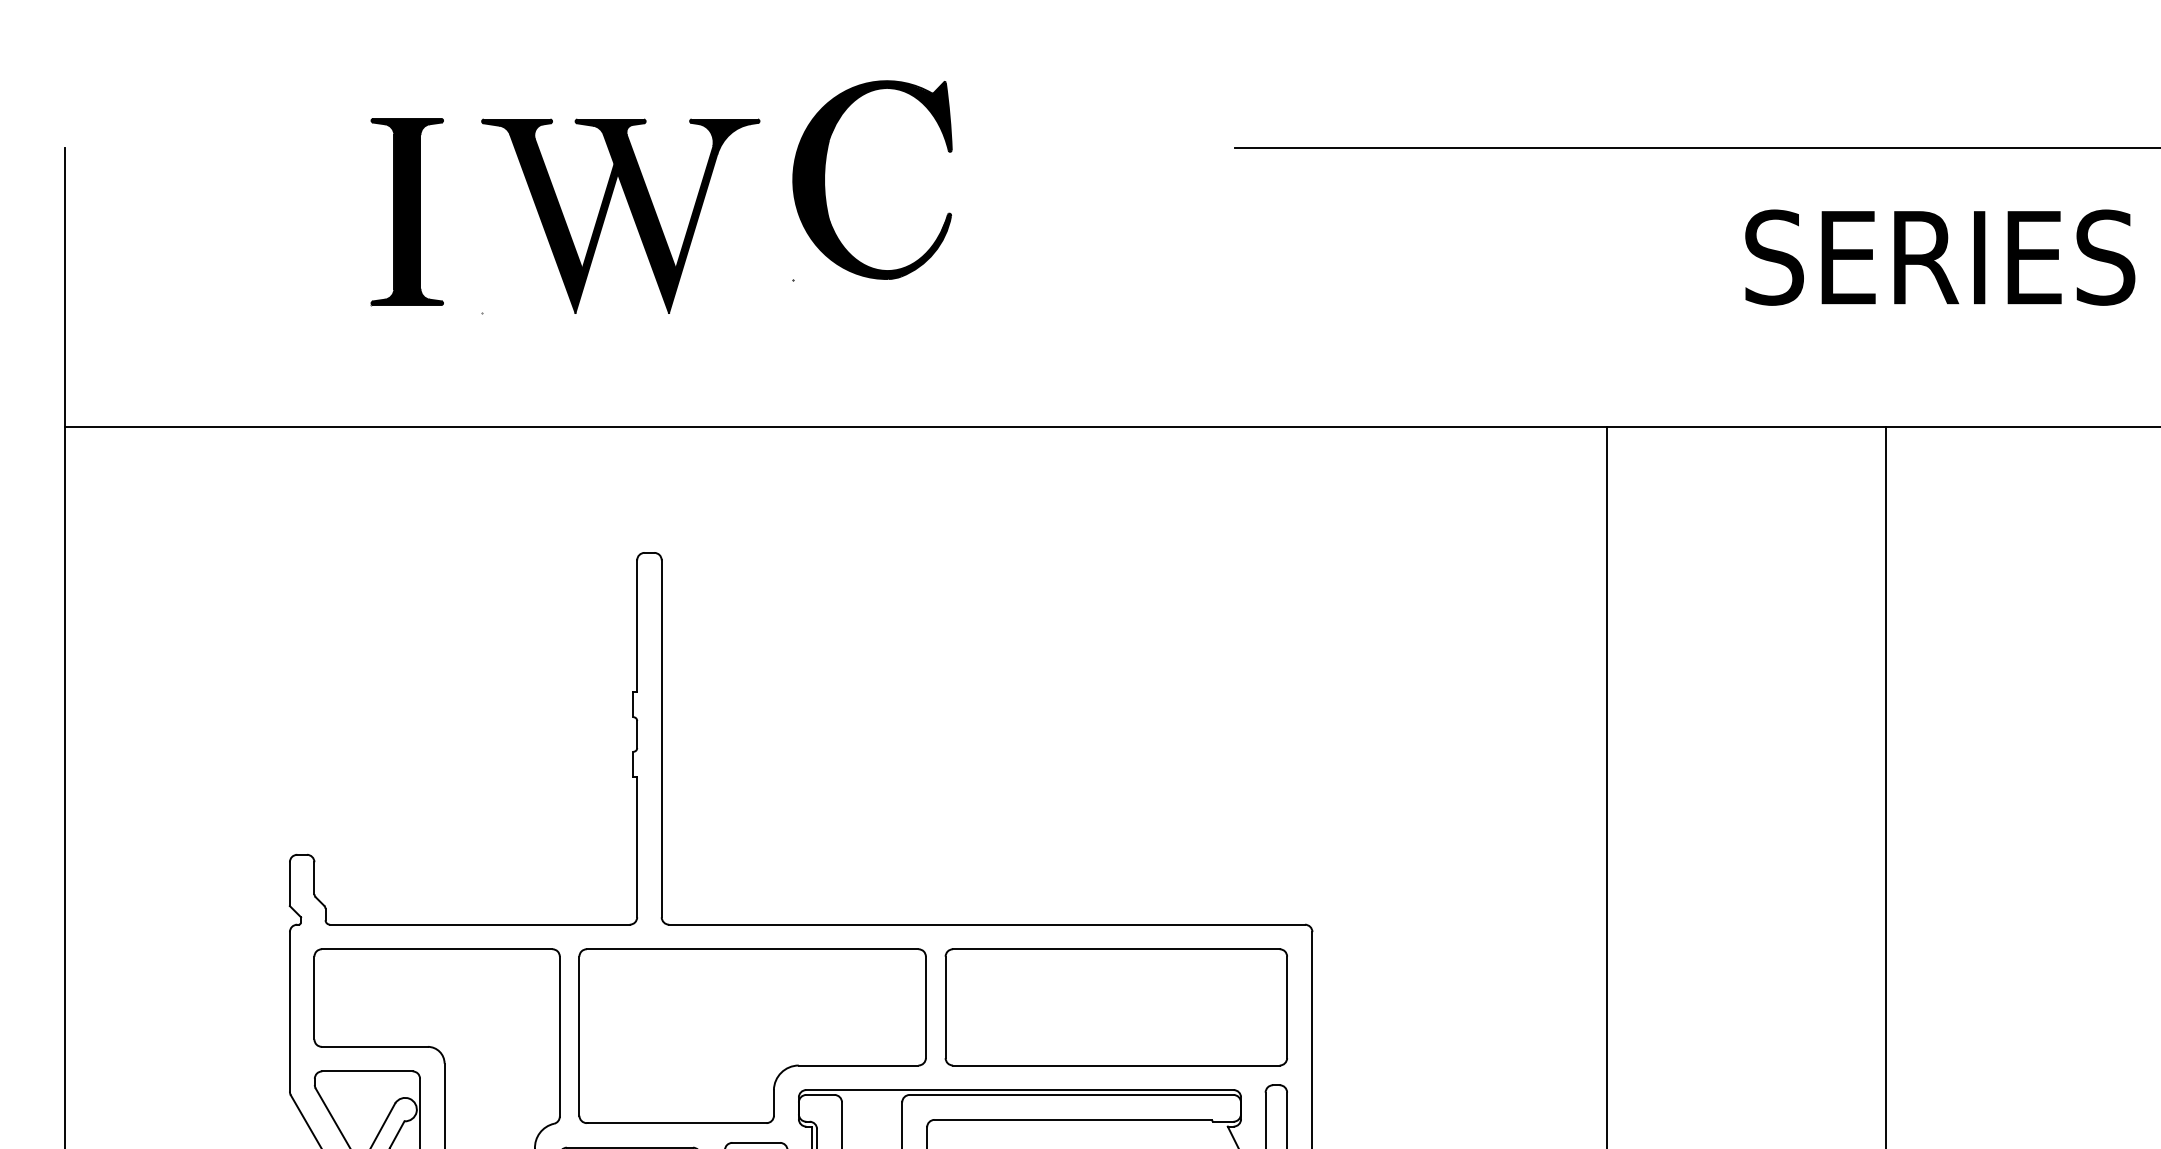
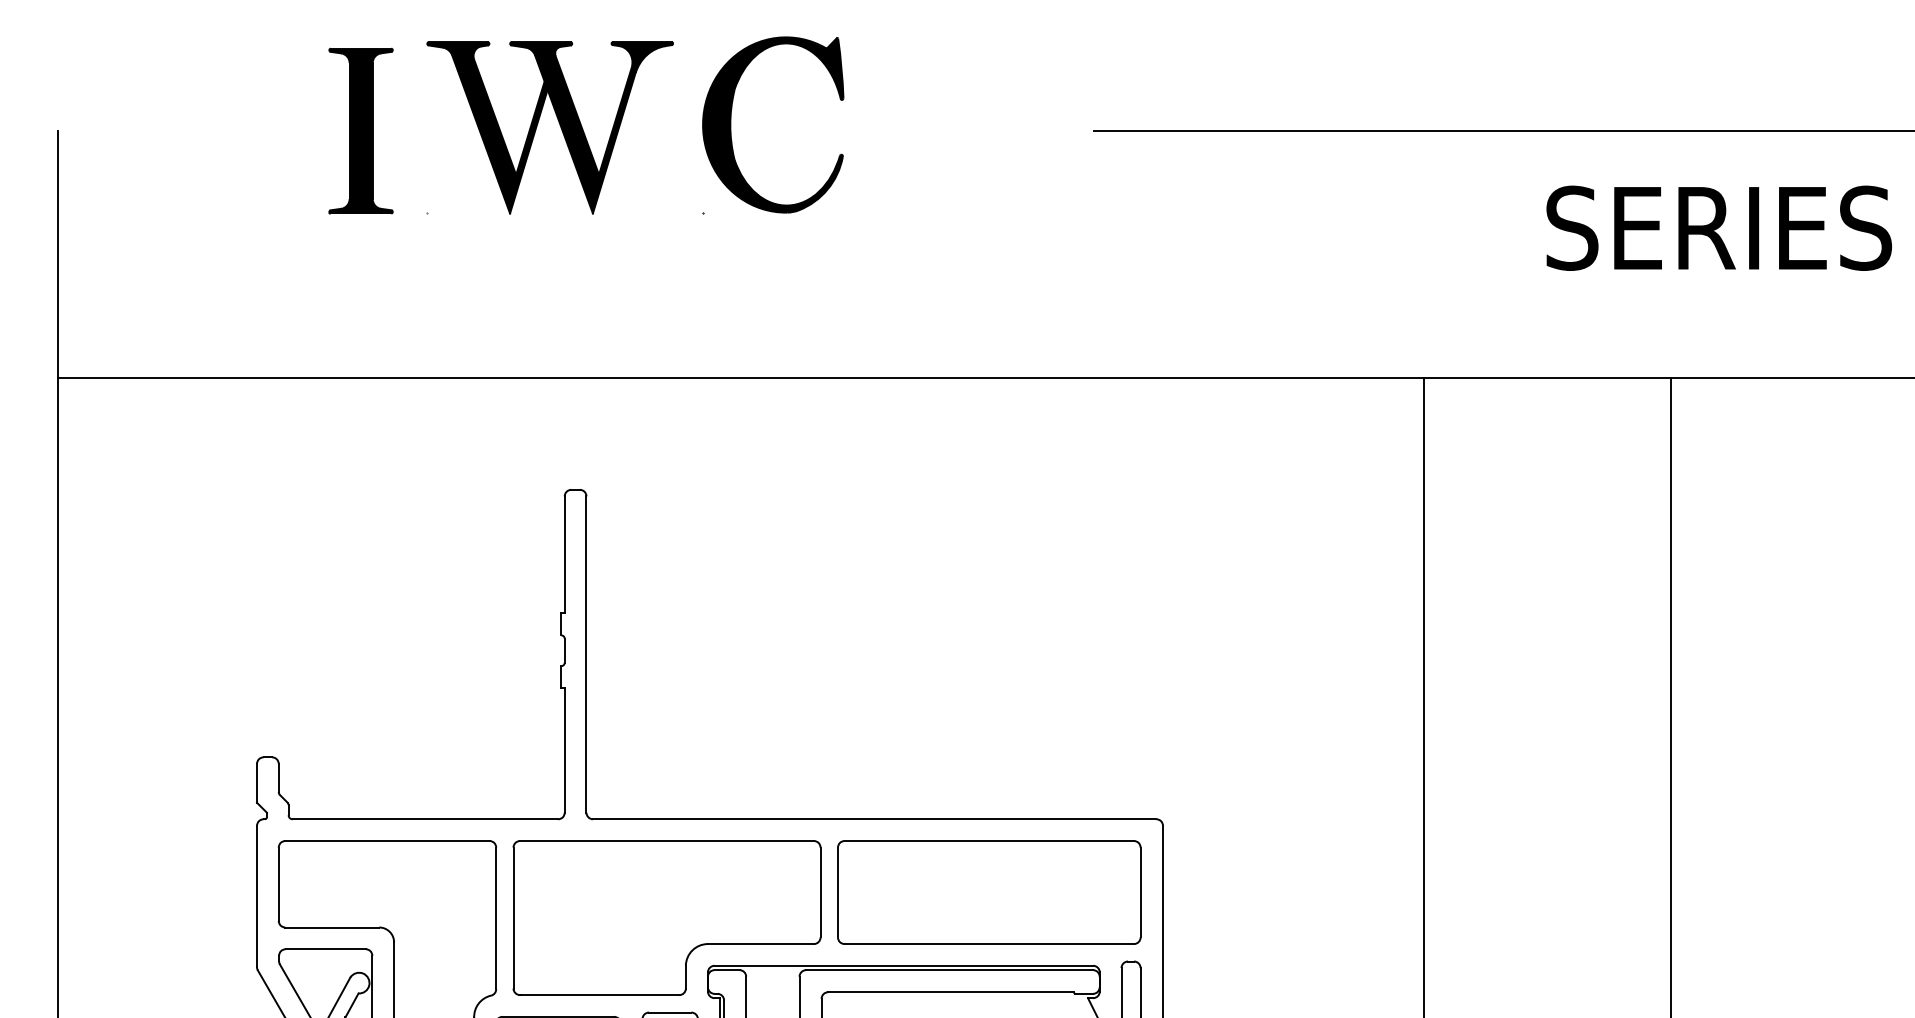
part: (825, 185) -> (731, 129), moved
part: (630, 211) -> (558, 123), moved
part: (406, 212) -> (360, 131), moved

